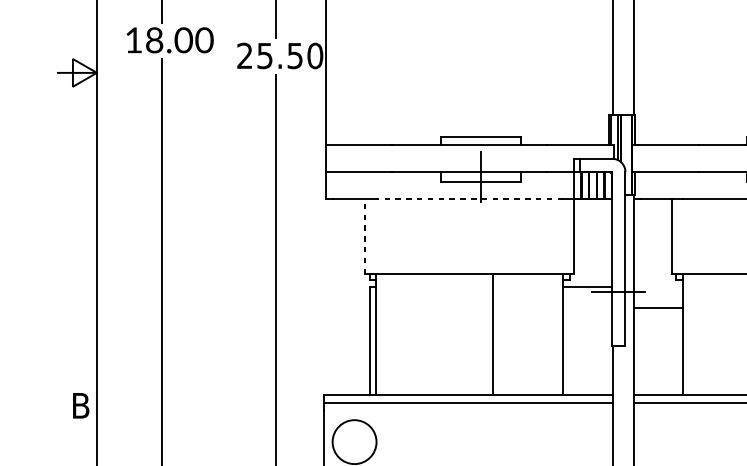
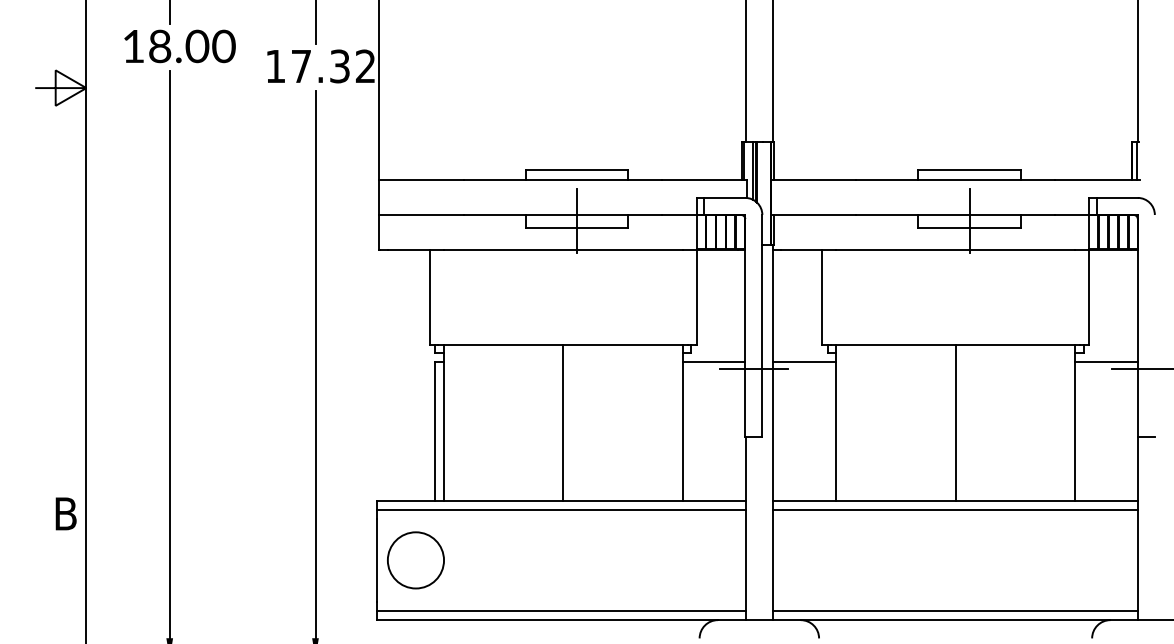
text: (279, 56) -> (320, 66), 25.50 -> 17.32
line: (469, 199) -> (562, 249), dashed -> solid
line: (365, 236) -> (429, 297), dashed -> solid
line: (658, 308) -> (804, 362), moved
line: (493, 334) -> (563, 422), moved

